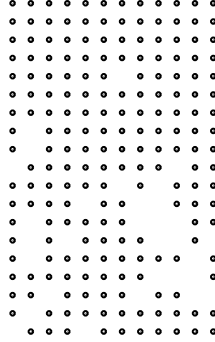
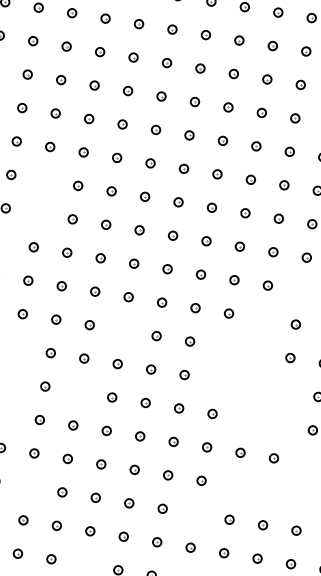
part: (121, 76) -> (227, 107), added
part: (121, 185) -> (194, 307), added
part: (194, 295) -> (295, 531), added

